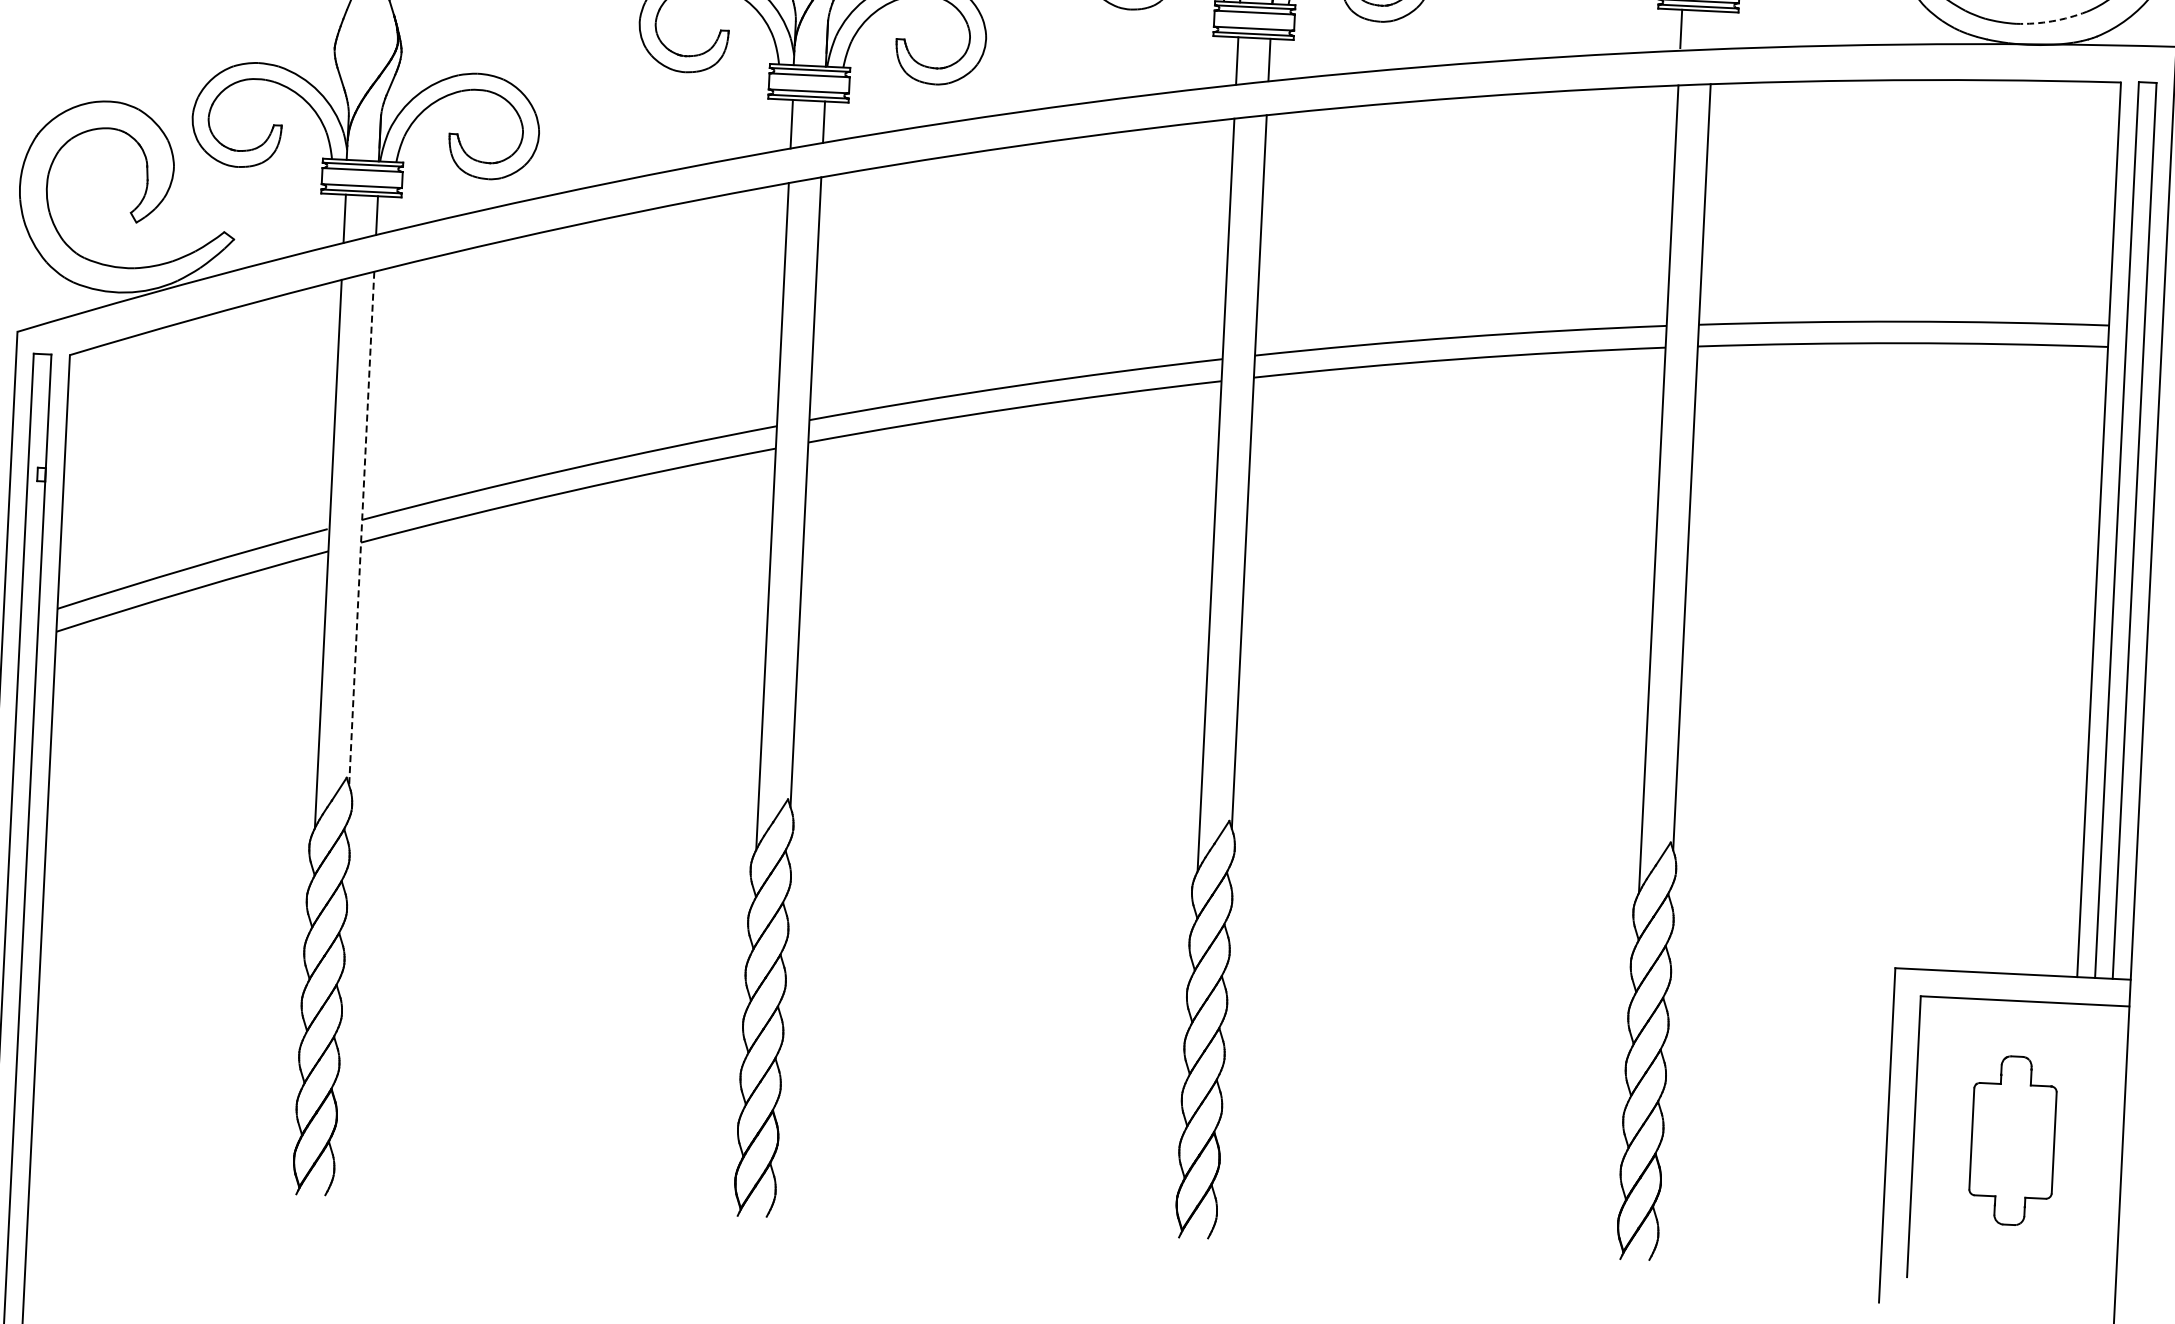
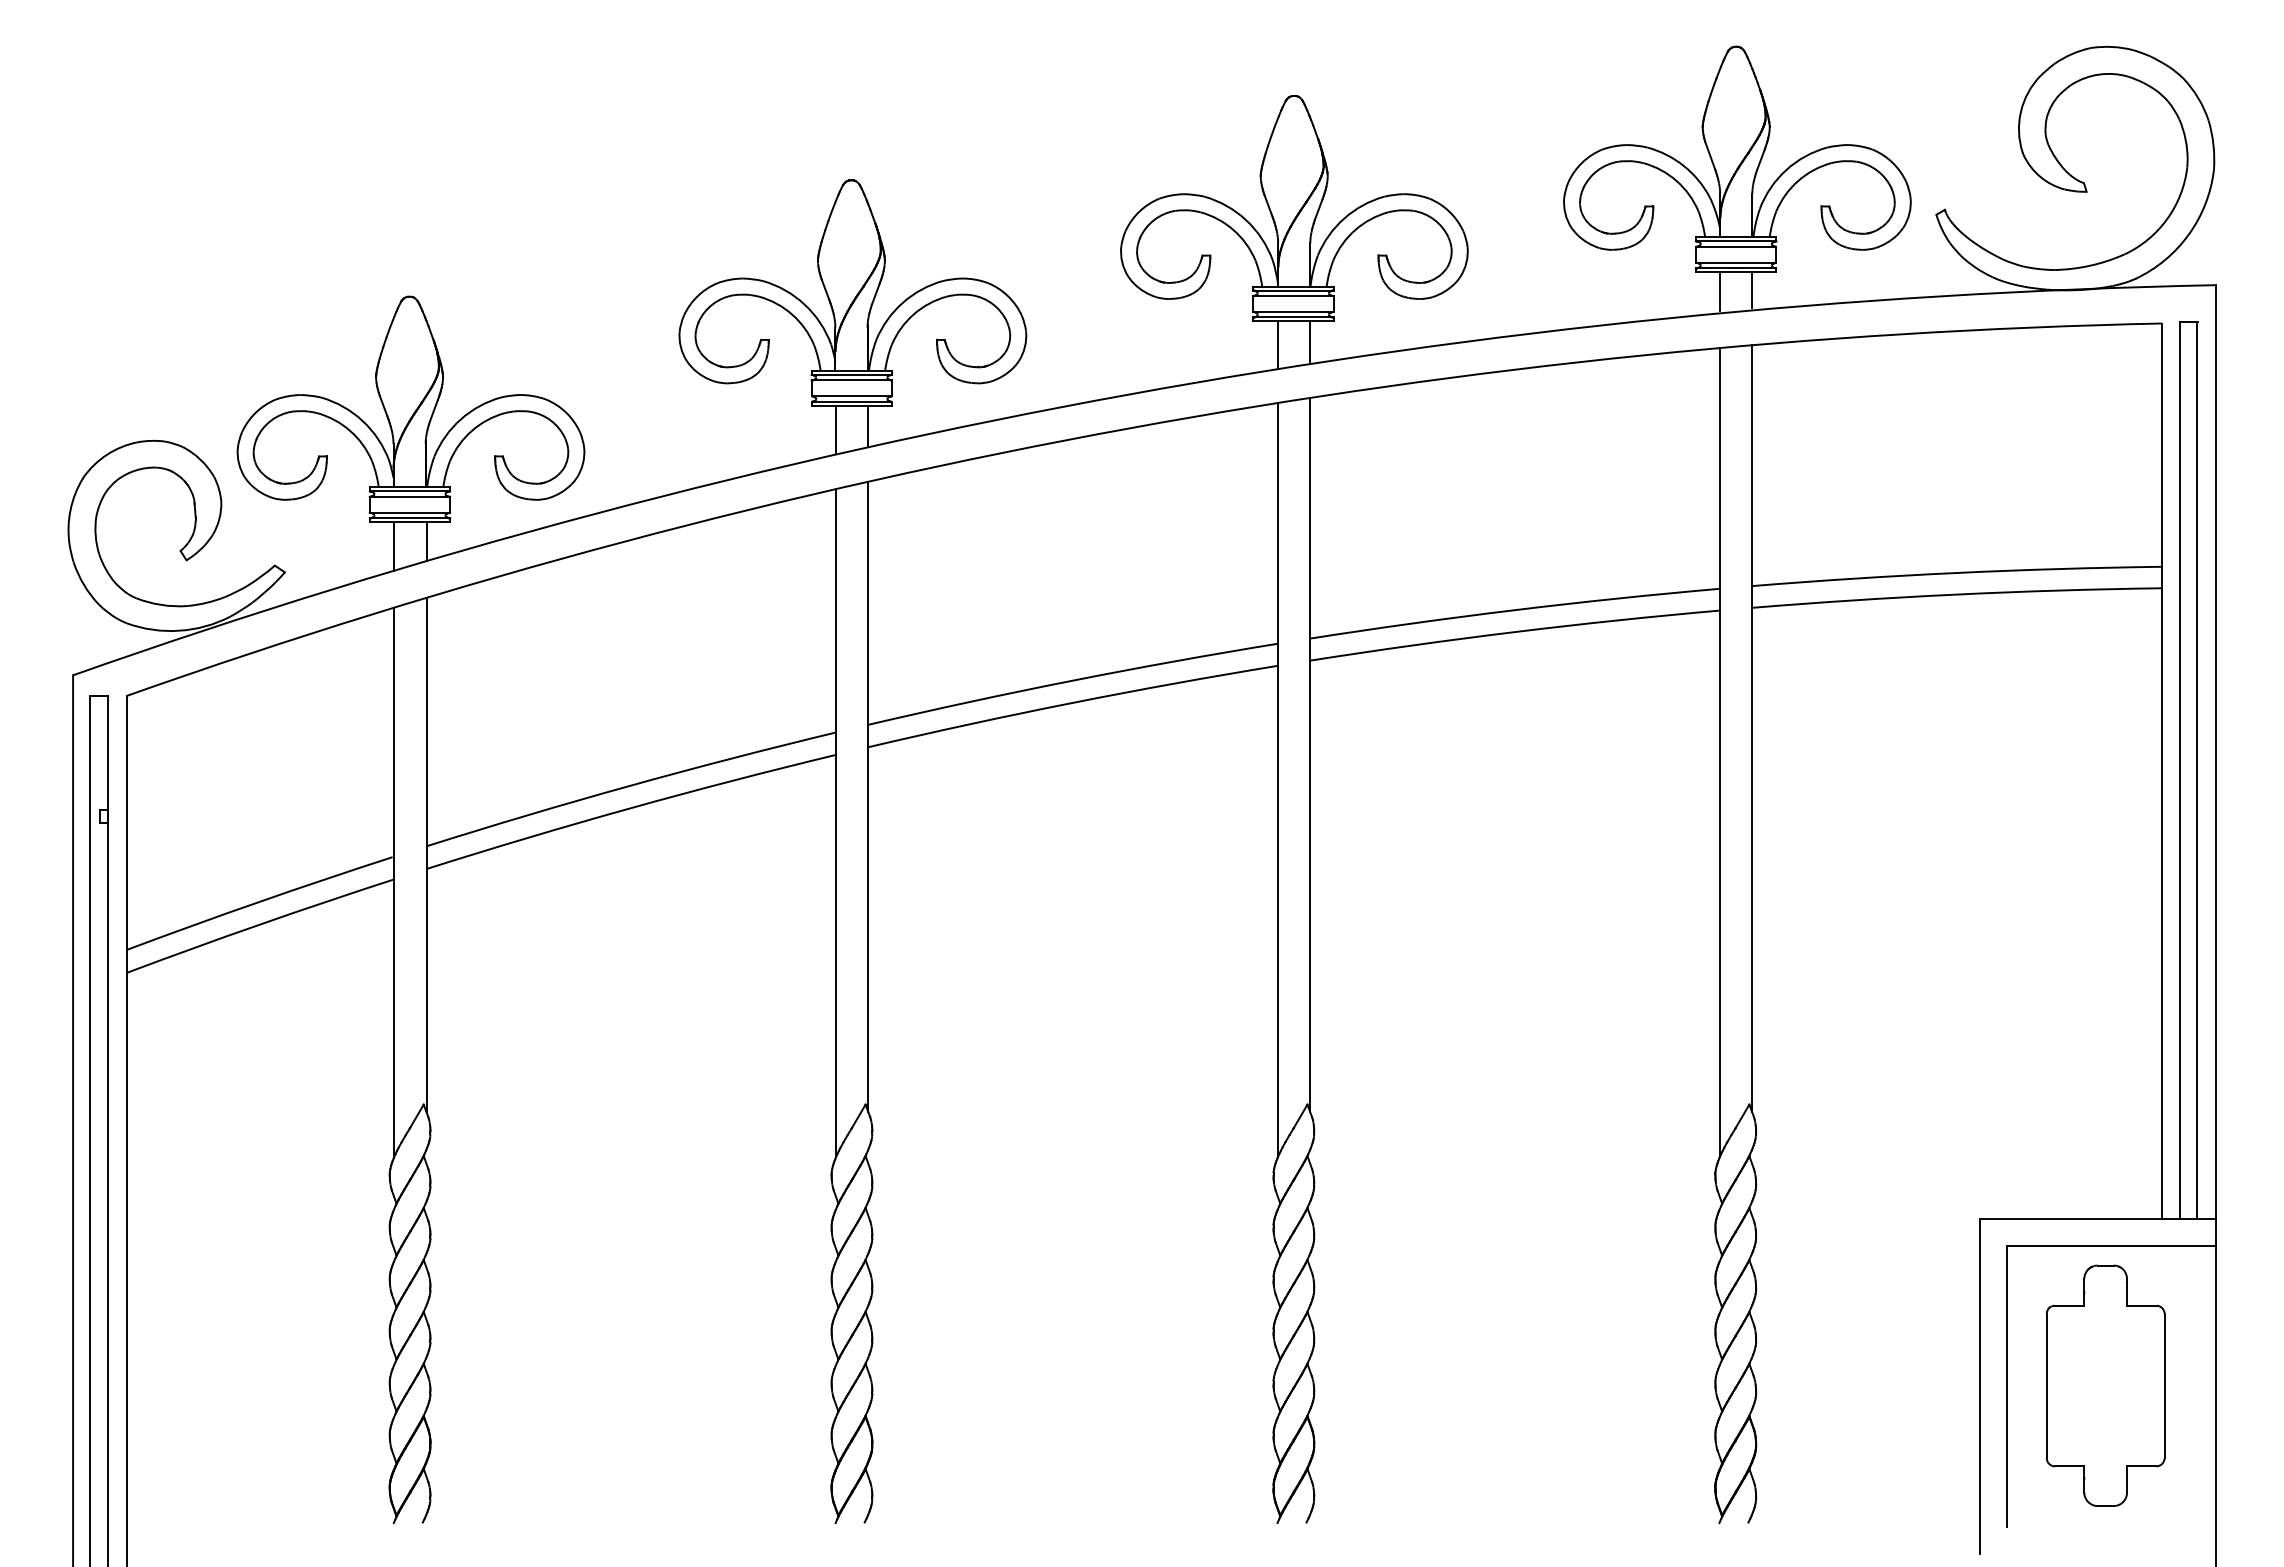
arc: (2052, 21) -> (2090, 265), dashed -> solid
line: (1713, 28) -> (1752, 289), added
line: (361, 529) -> (426, 855), dashed -> solid
part: (2012, 1140) -> (2105, 1385), size x1.43

